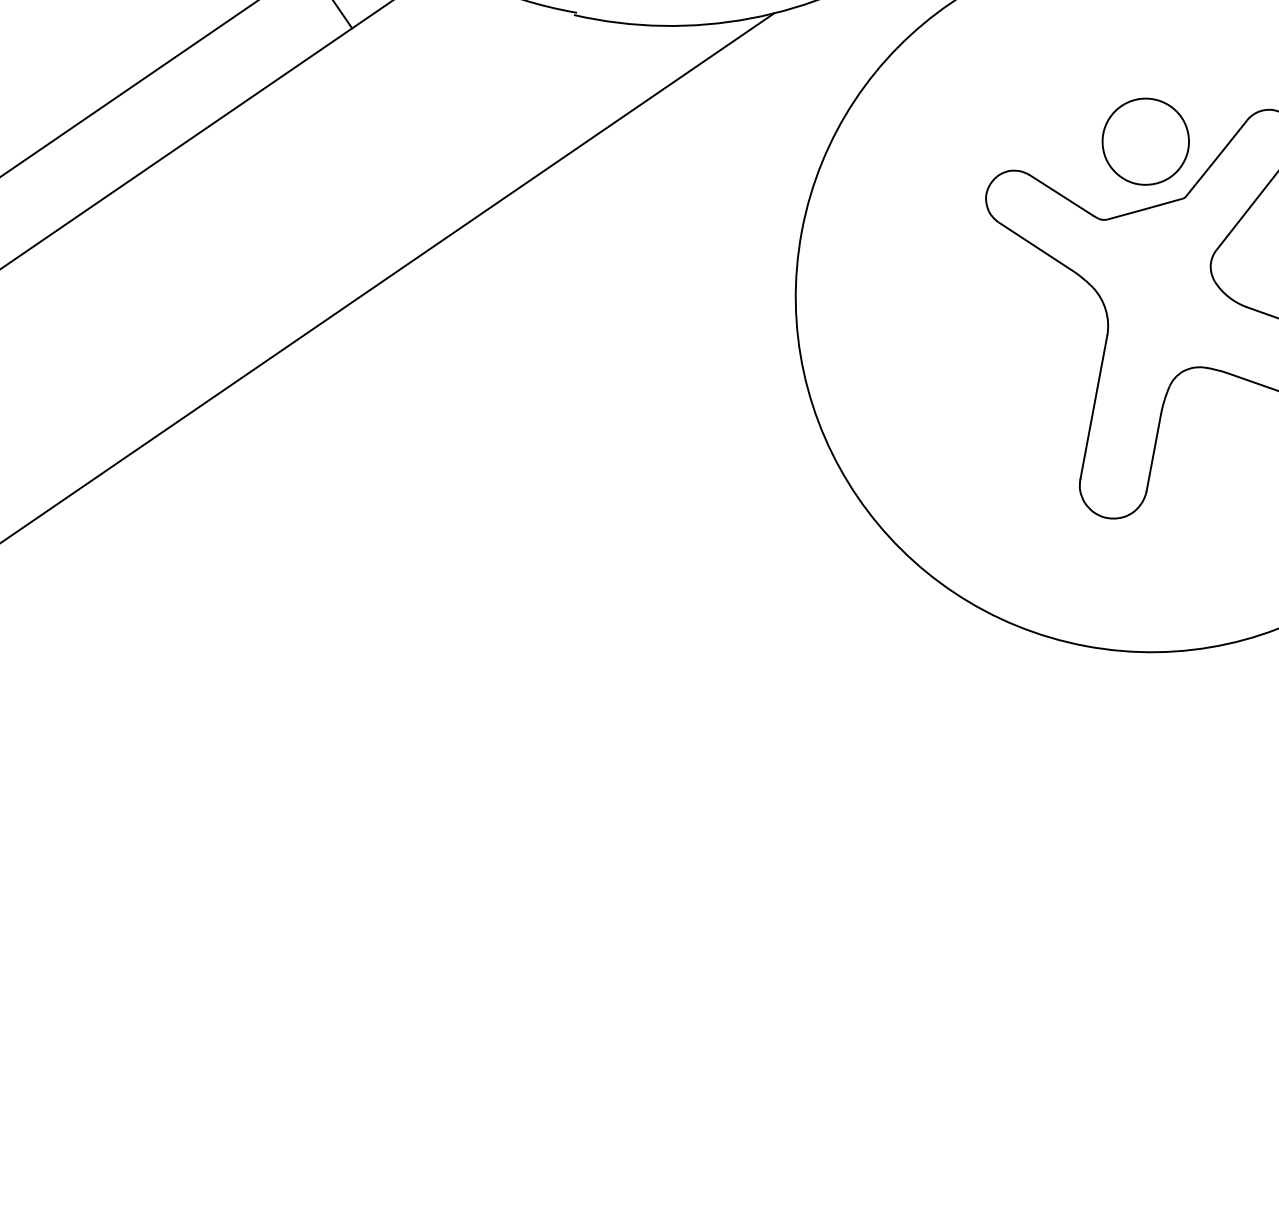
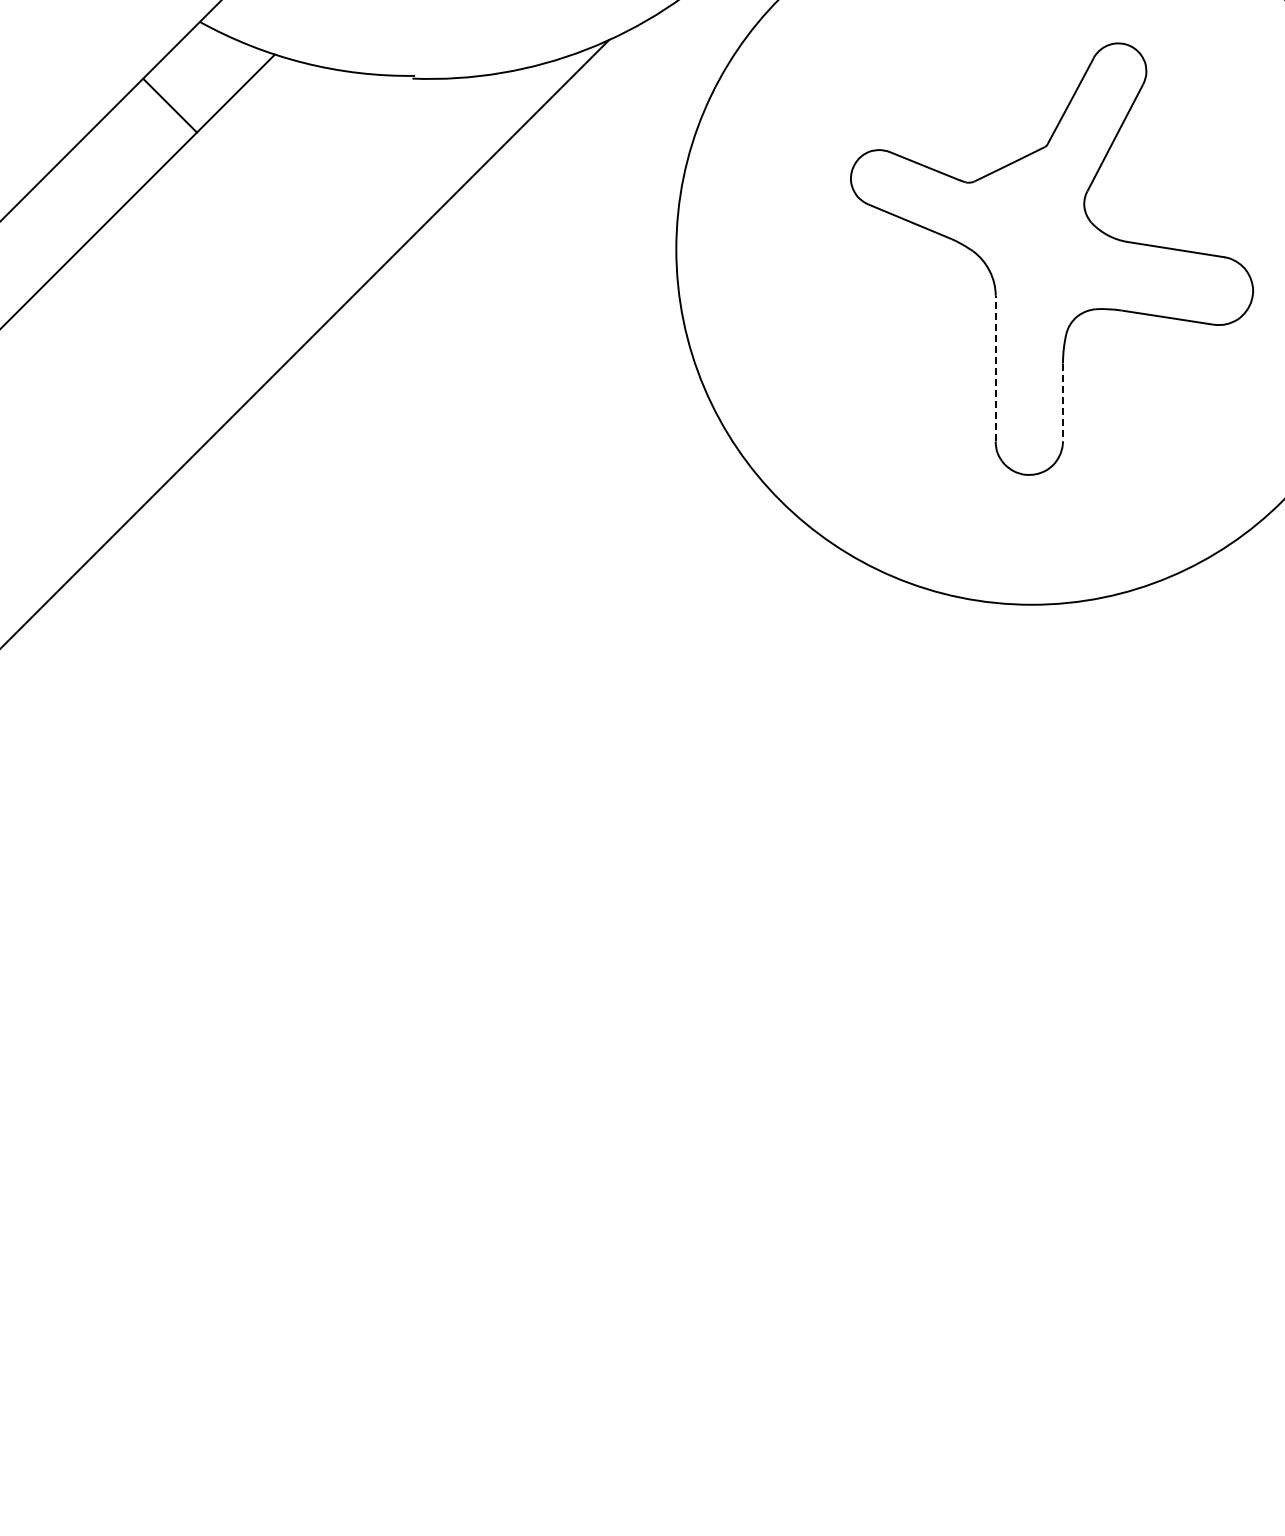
part: (1145, 141) -> (997, 97), removed
line: (1093, 407) -> (995, 368), solid -> dashed
line: (1154, 453) -> (1063, 402), solid -> dashed

